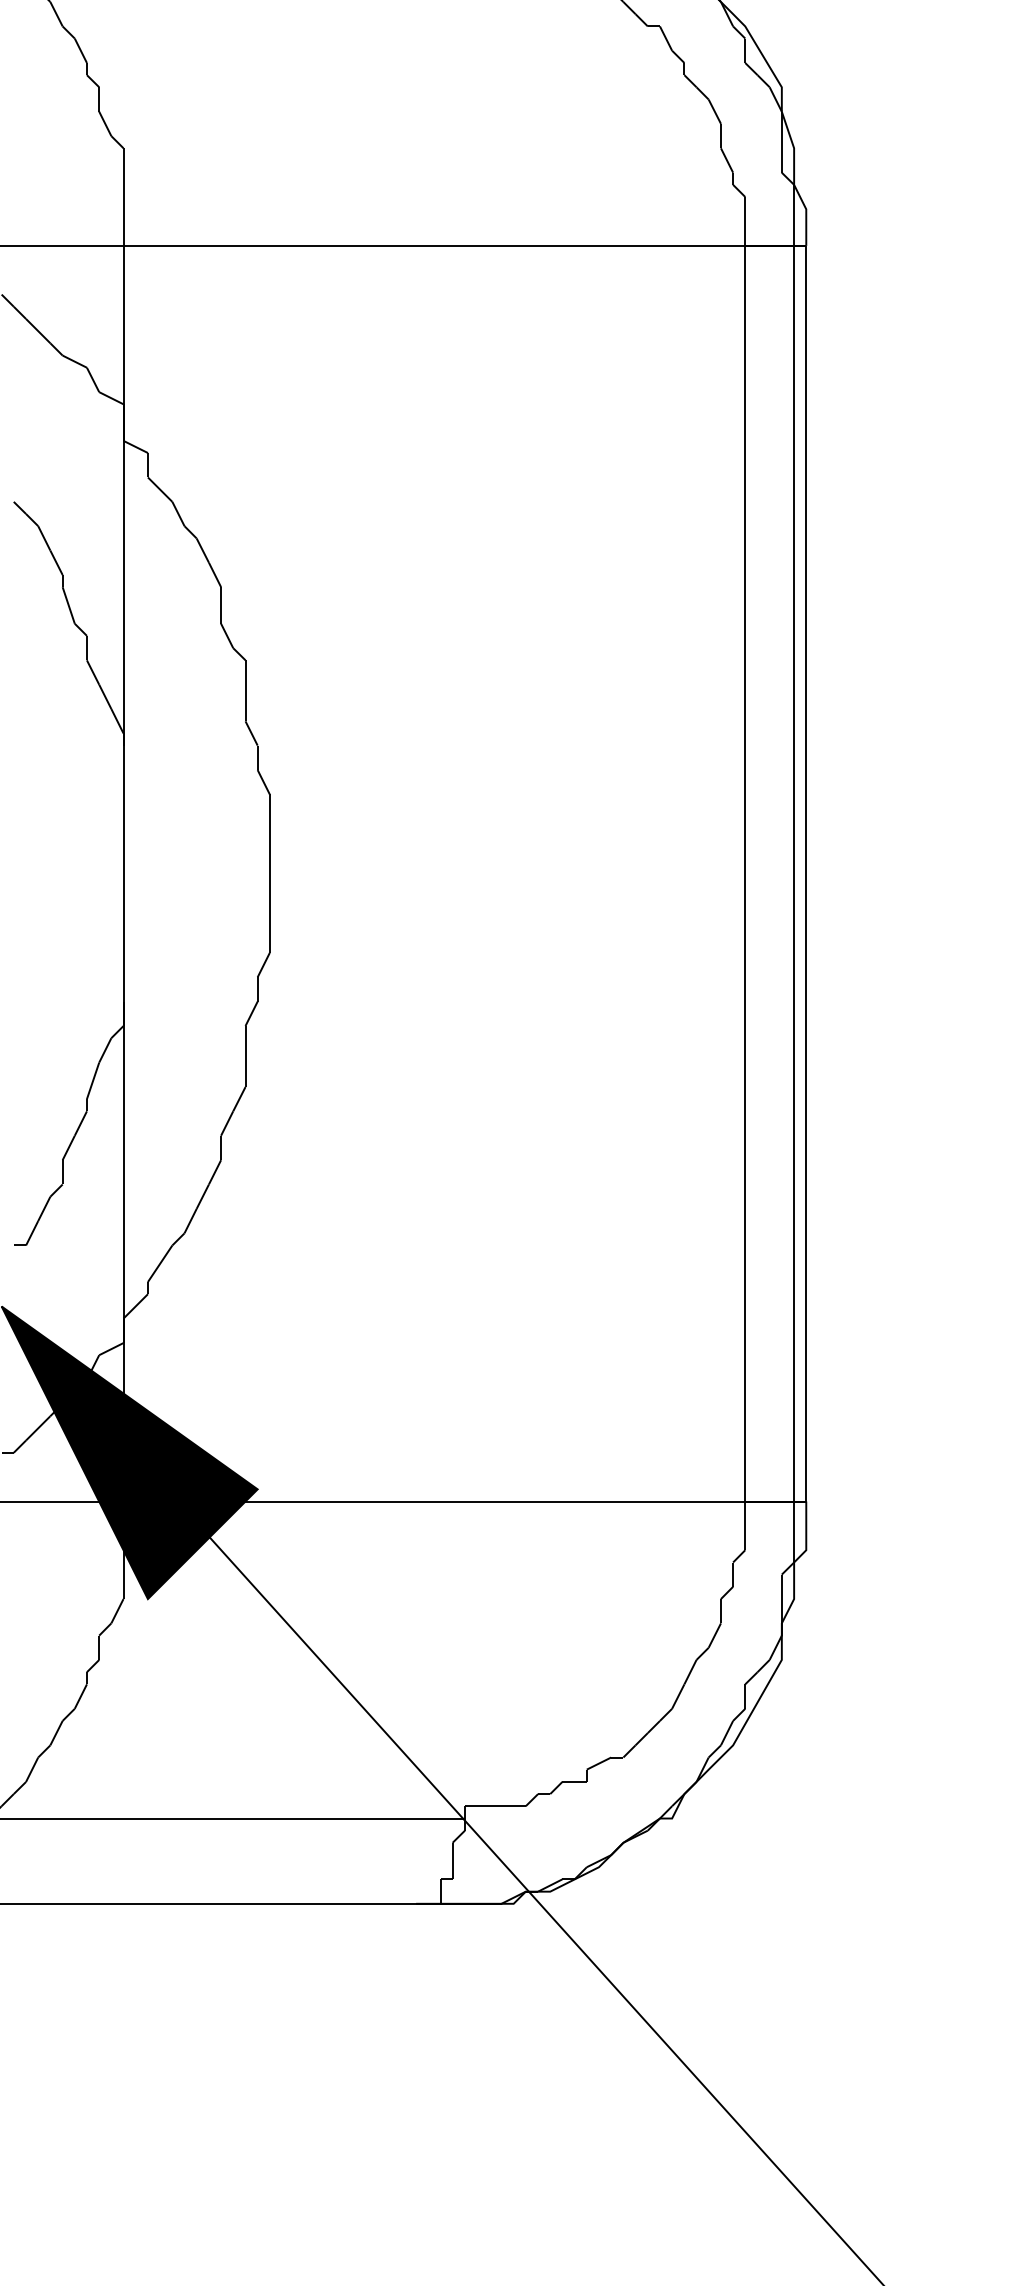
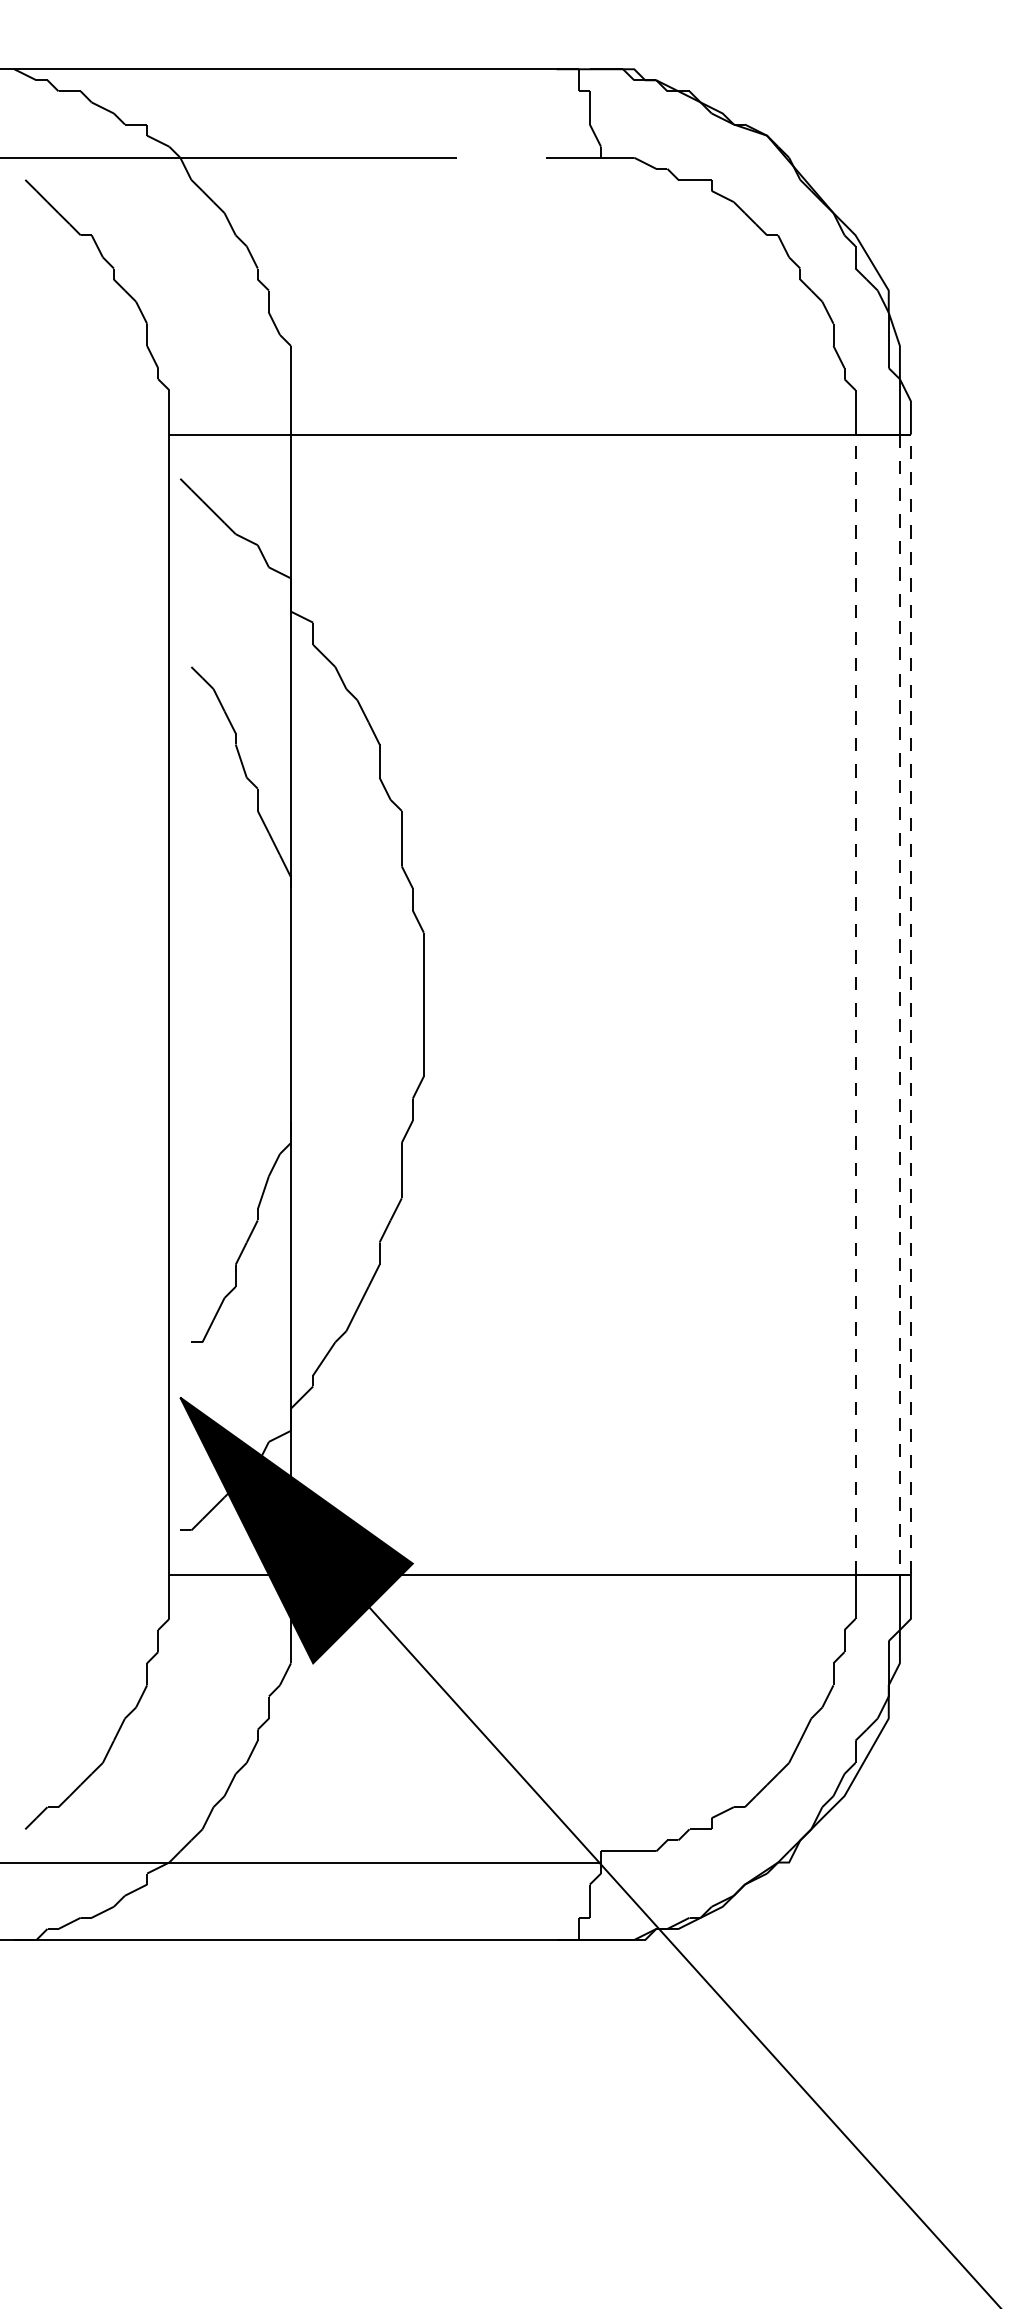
line: (745, 873) -> (855, 1004), solid -> dashed
line: (805, 873) -> (910, 1004), solid -> dashed
line: (793, 874) -> (899, 1005), solid -> dashed

